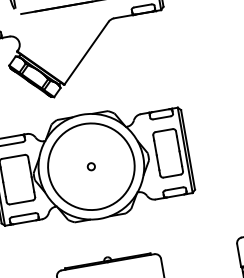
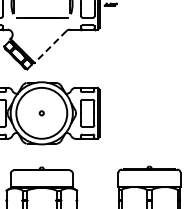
line: (86, 53) -> (50, 47), solid -> dashed

